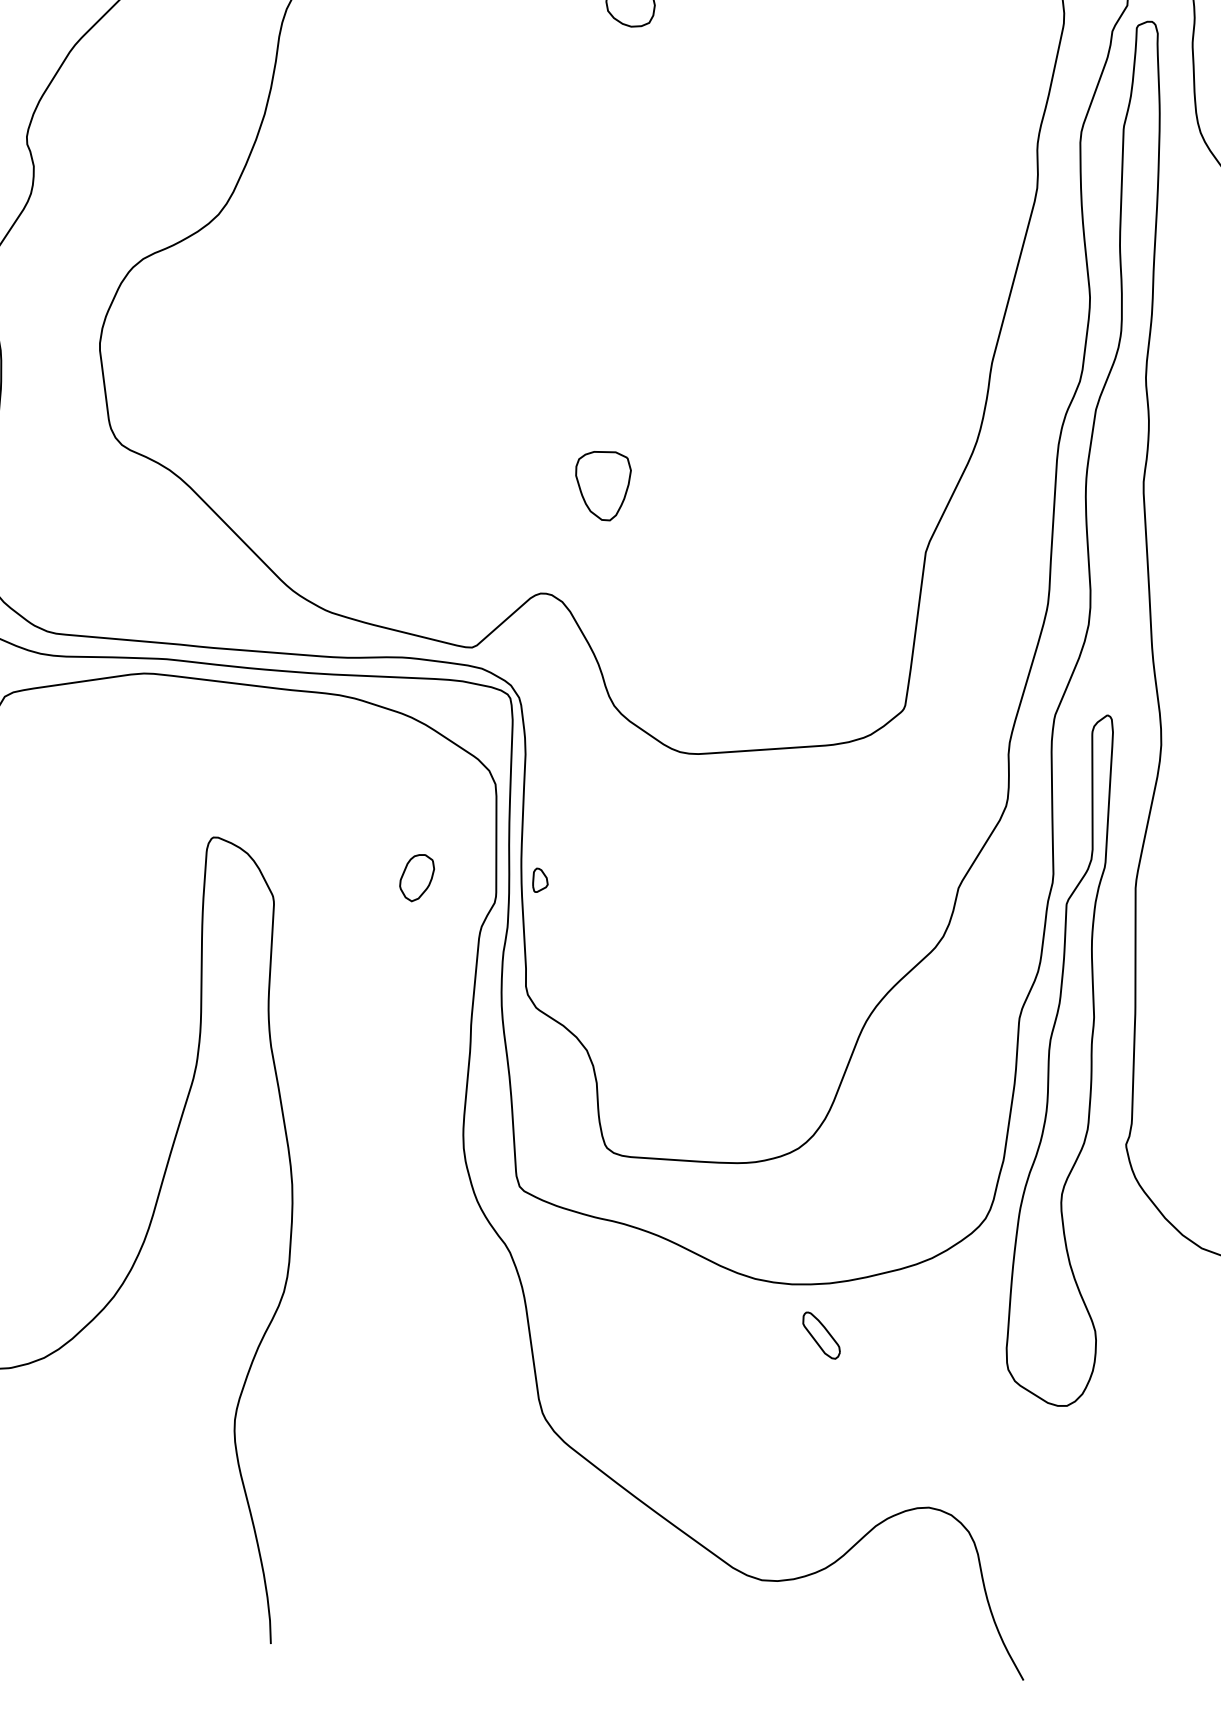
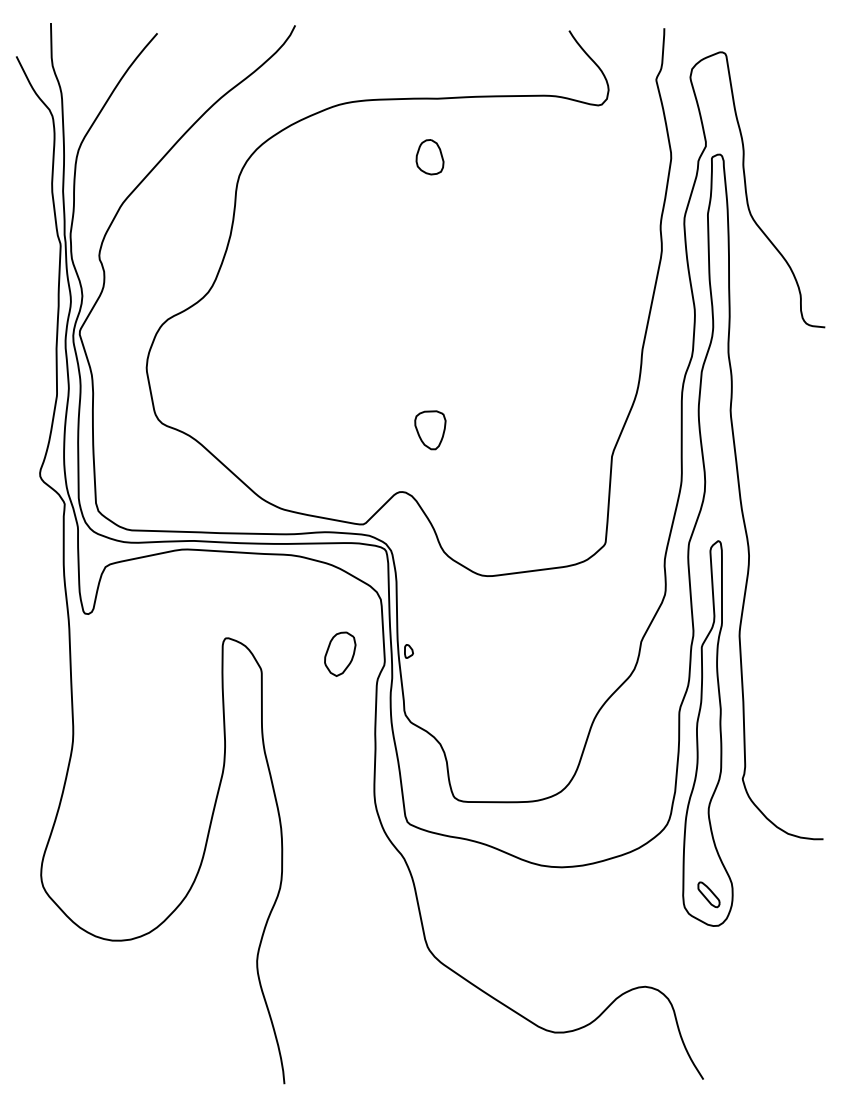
part: (417, 876) -> (340, 653), size x1.67
part: (820, 1335) -> (708, 894), moved

